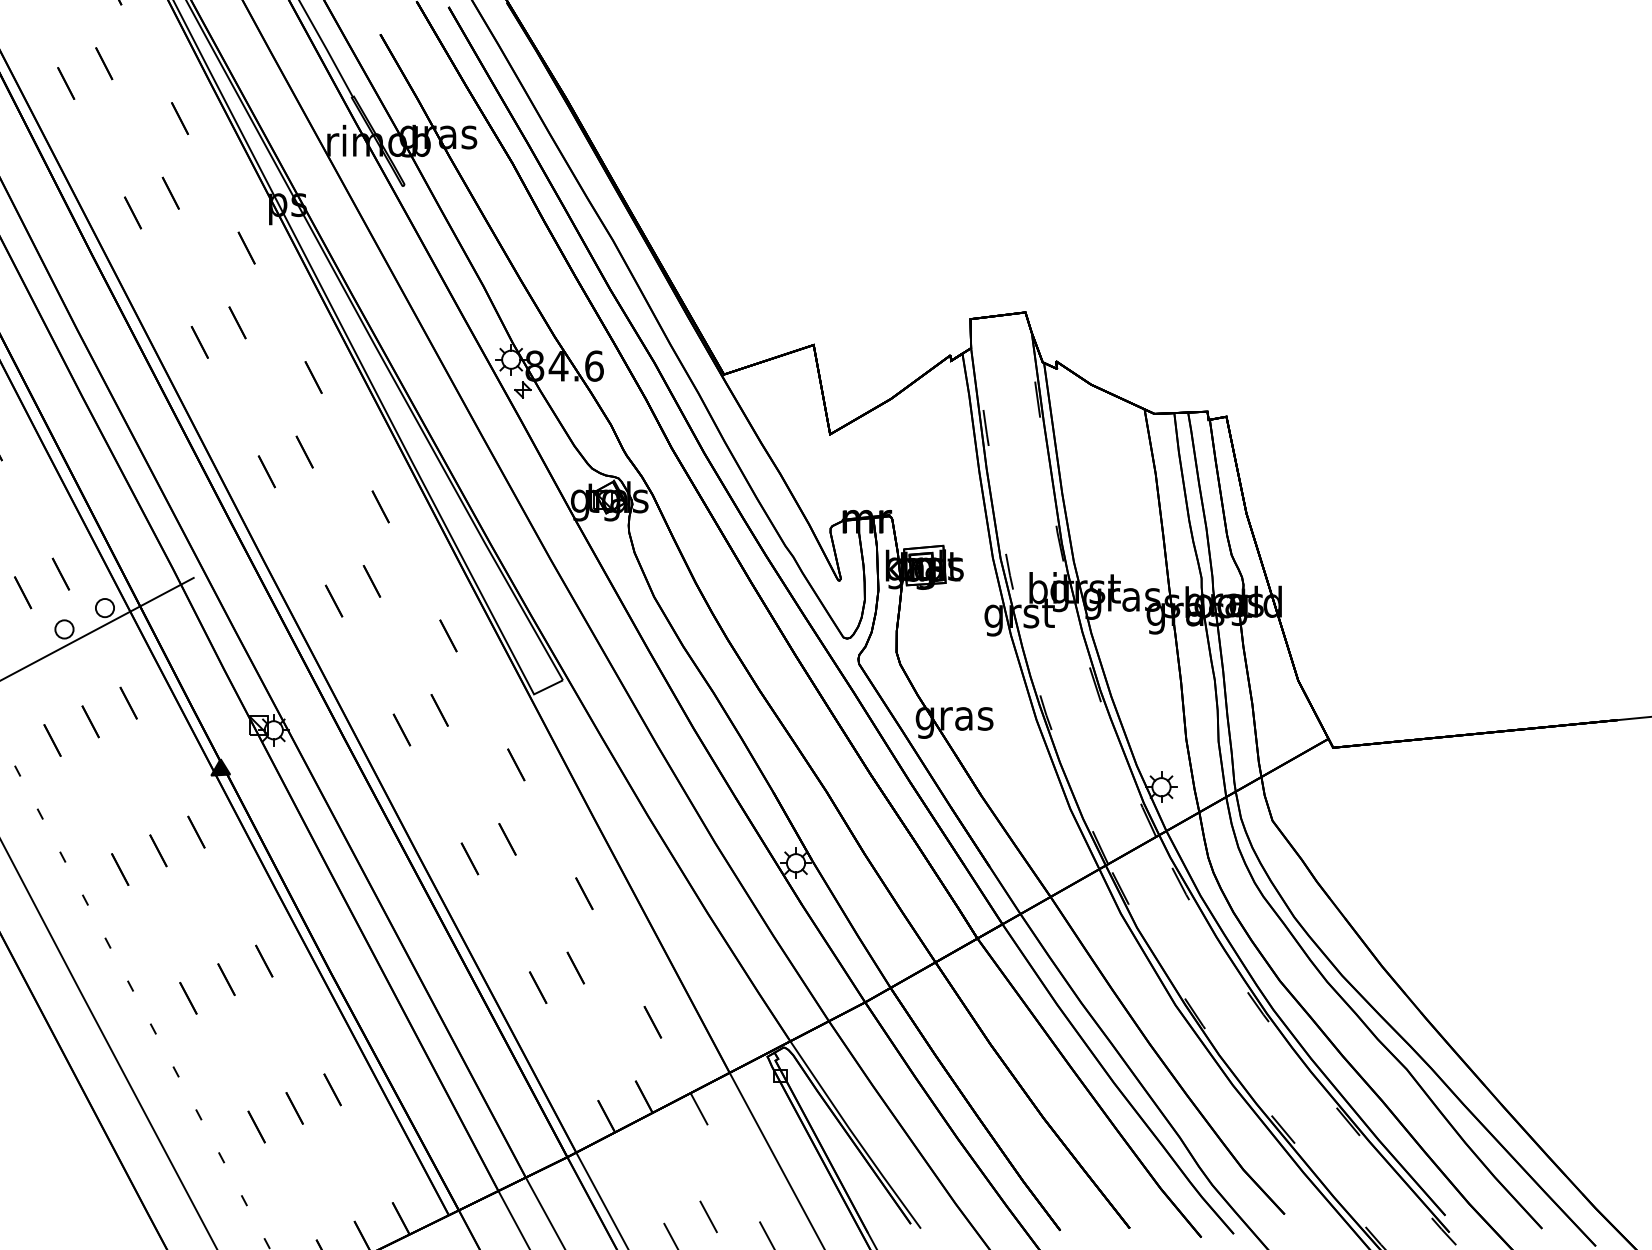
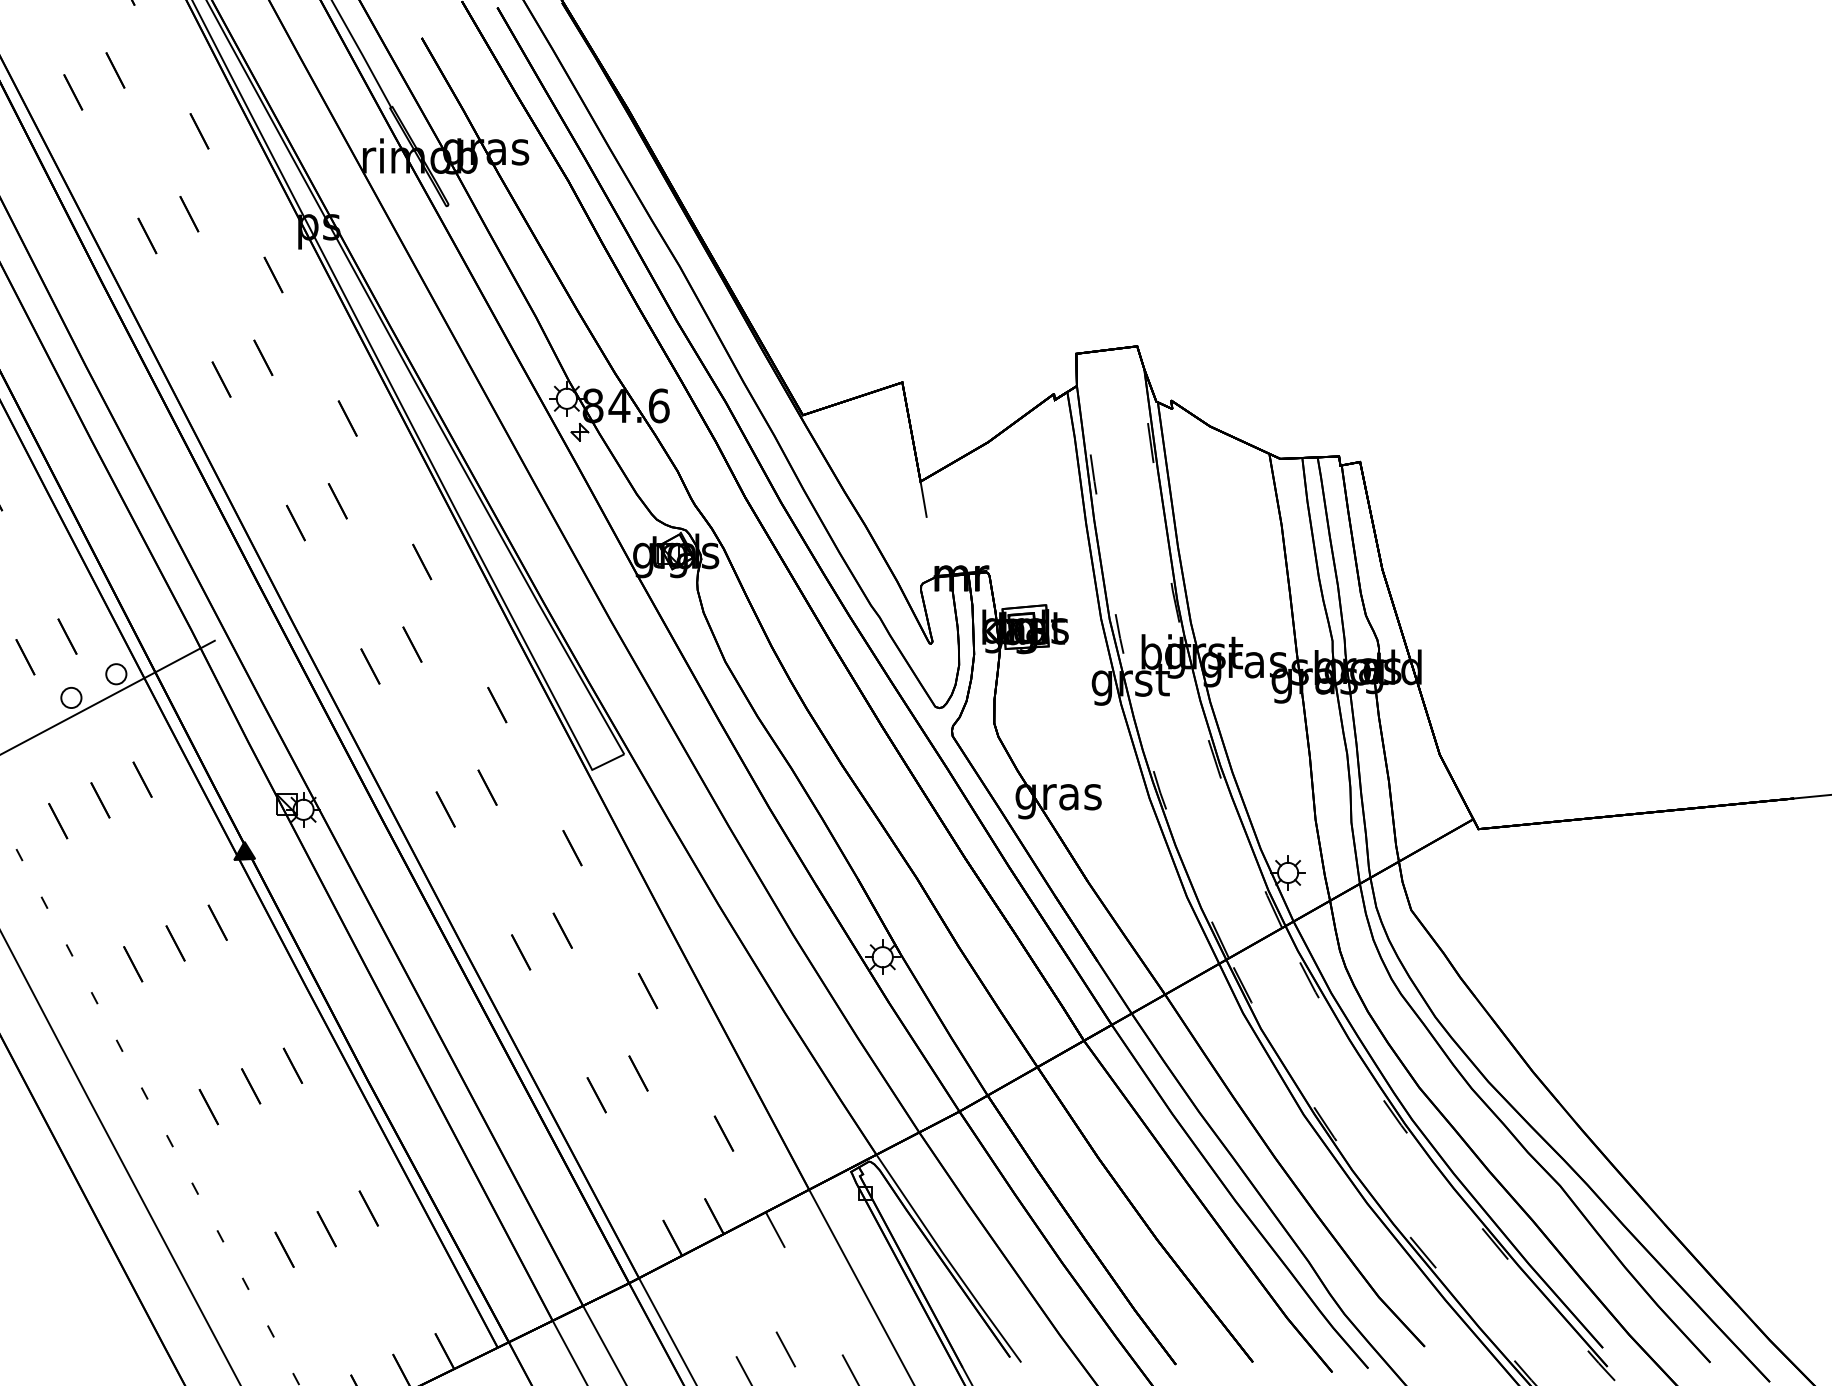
line: (832, 450) -> (923, 499), added

